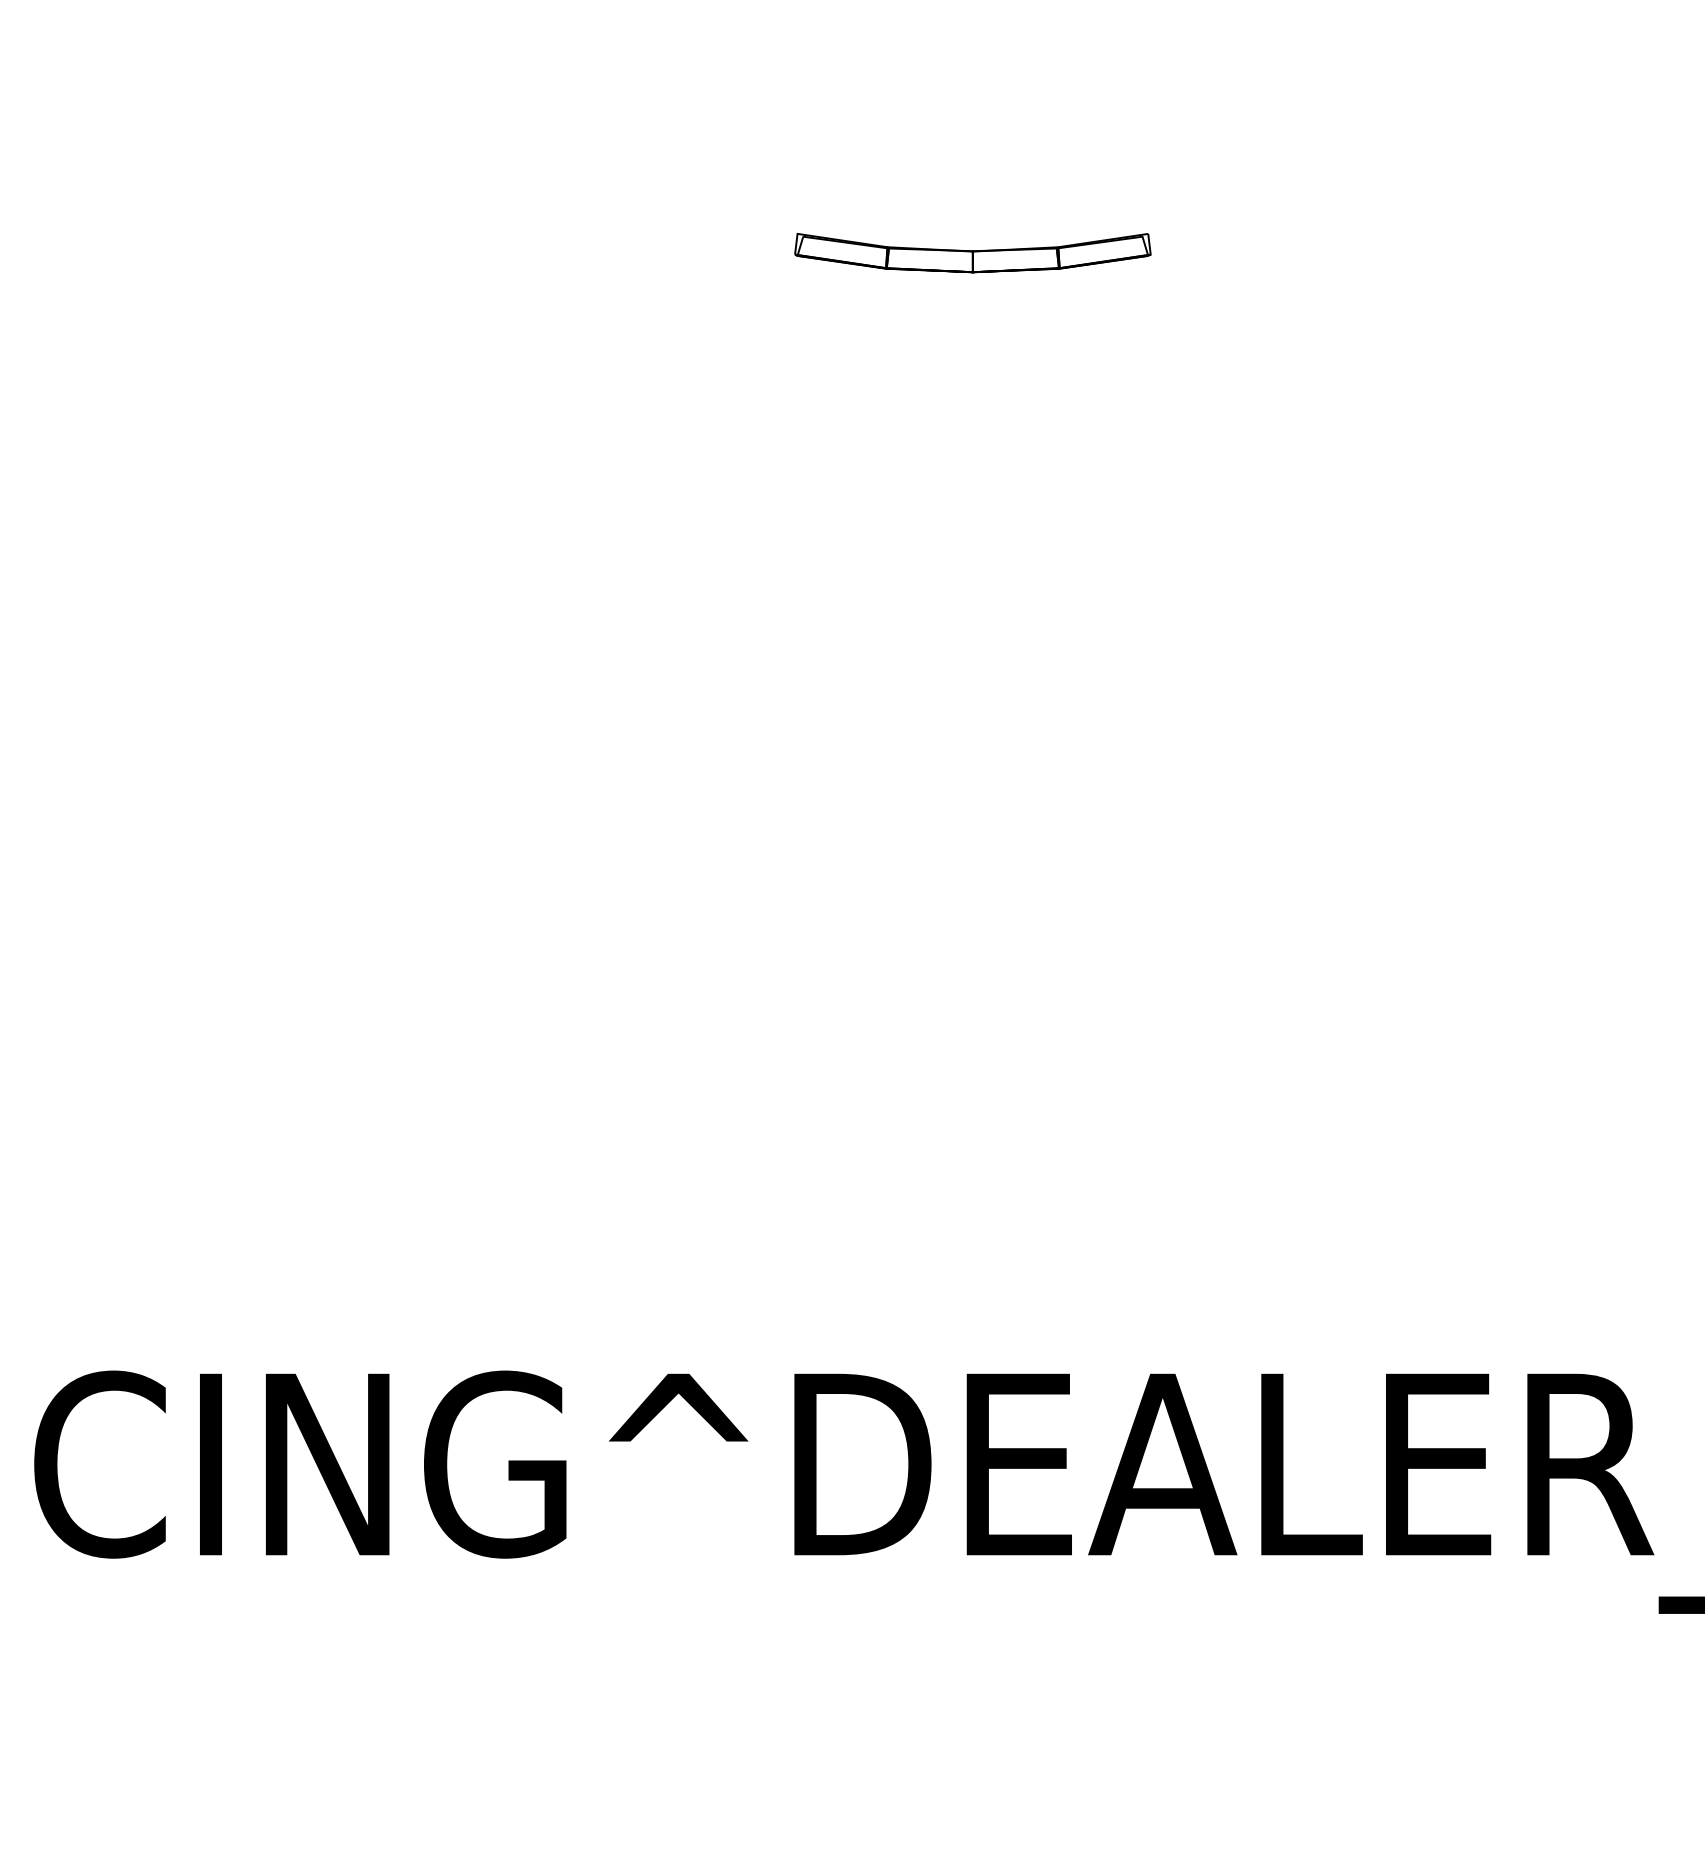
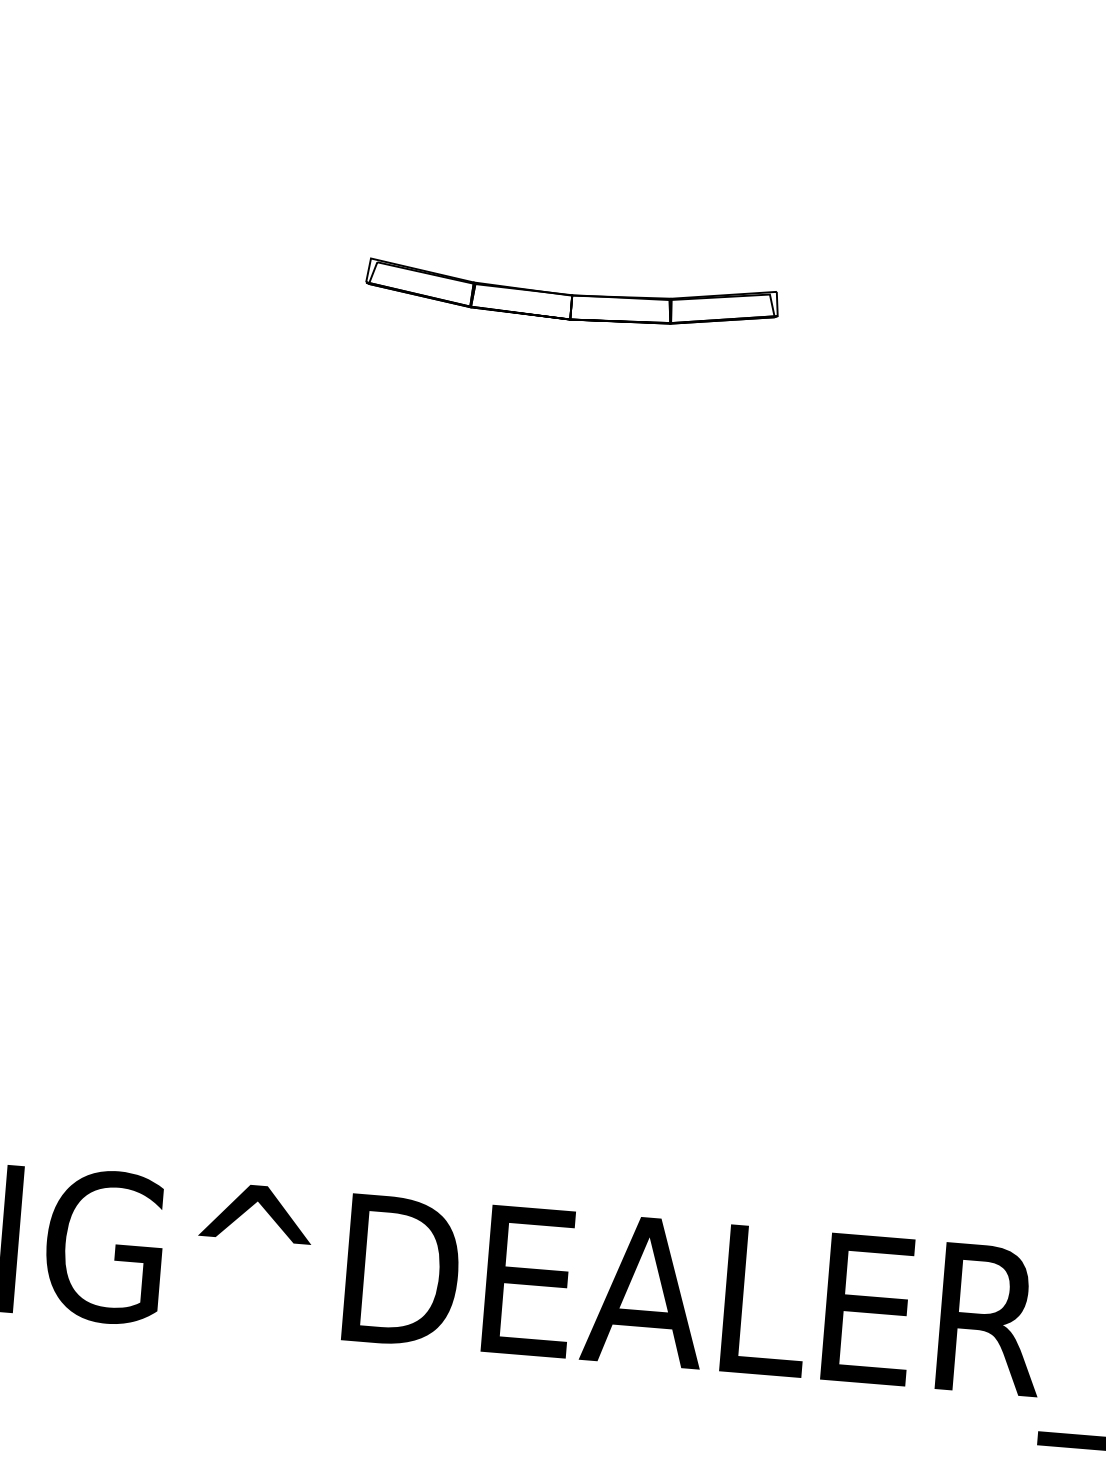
part: (972, 252) -> (571, 296), size x1.43

